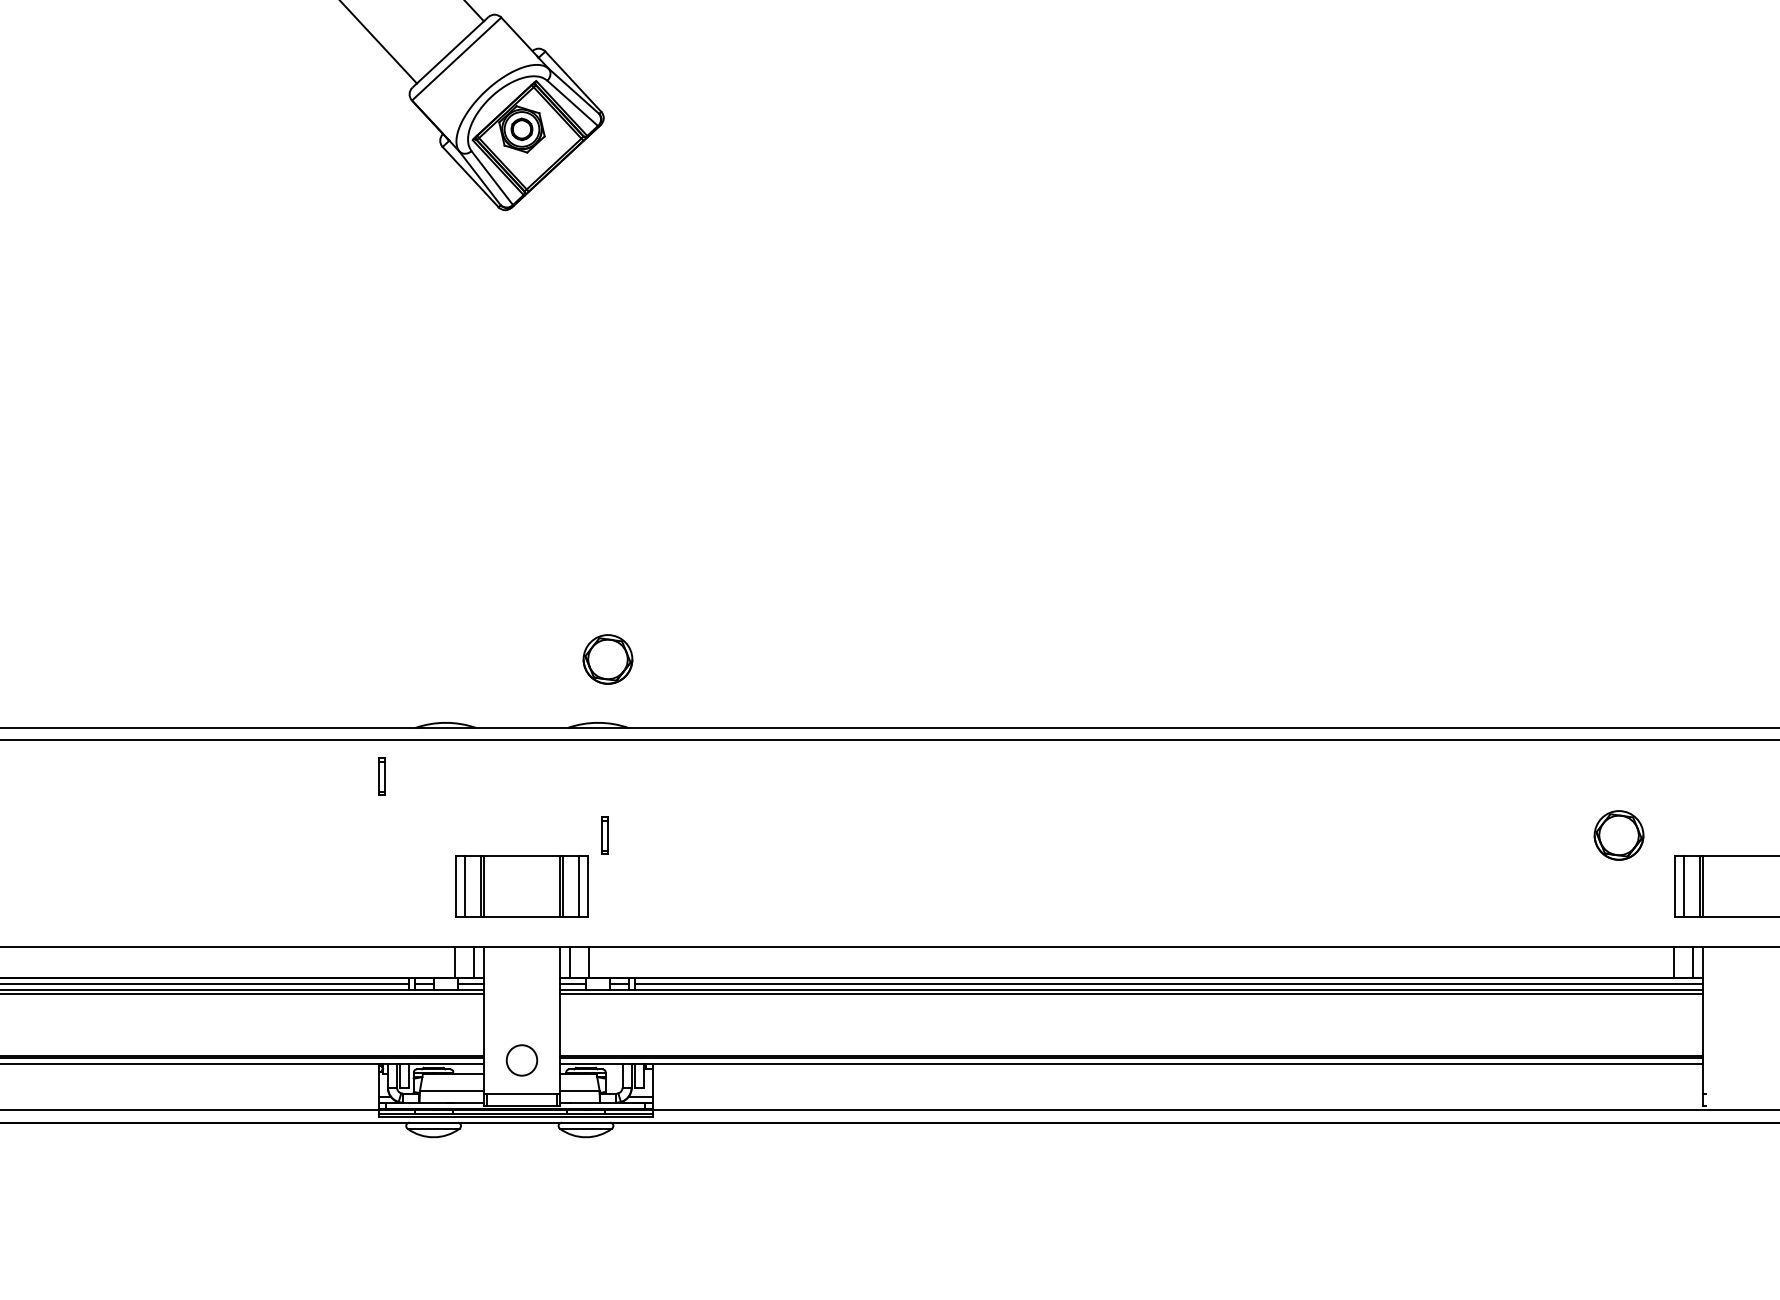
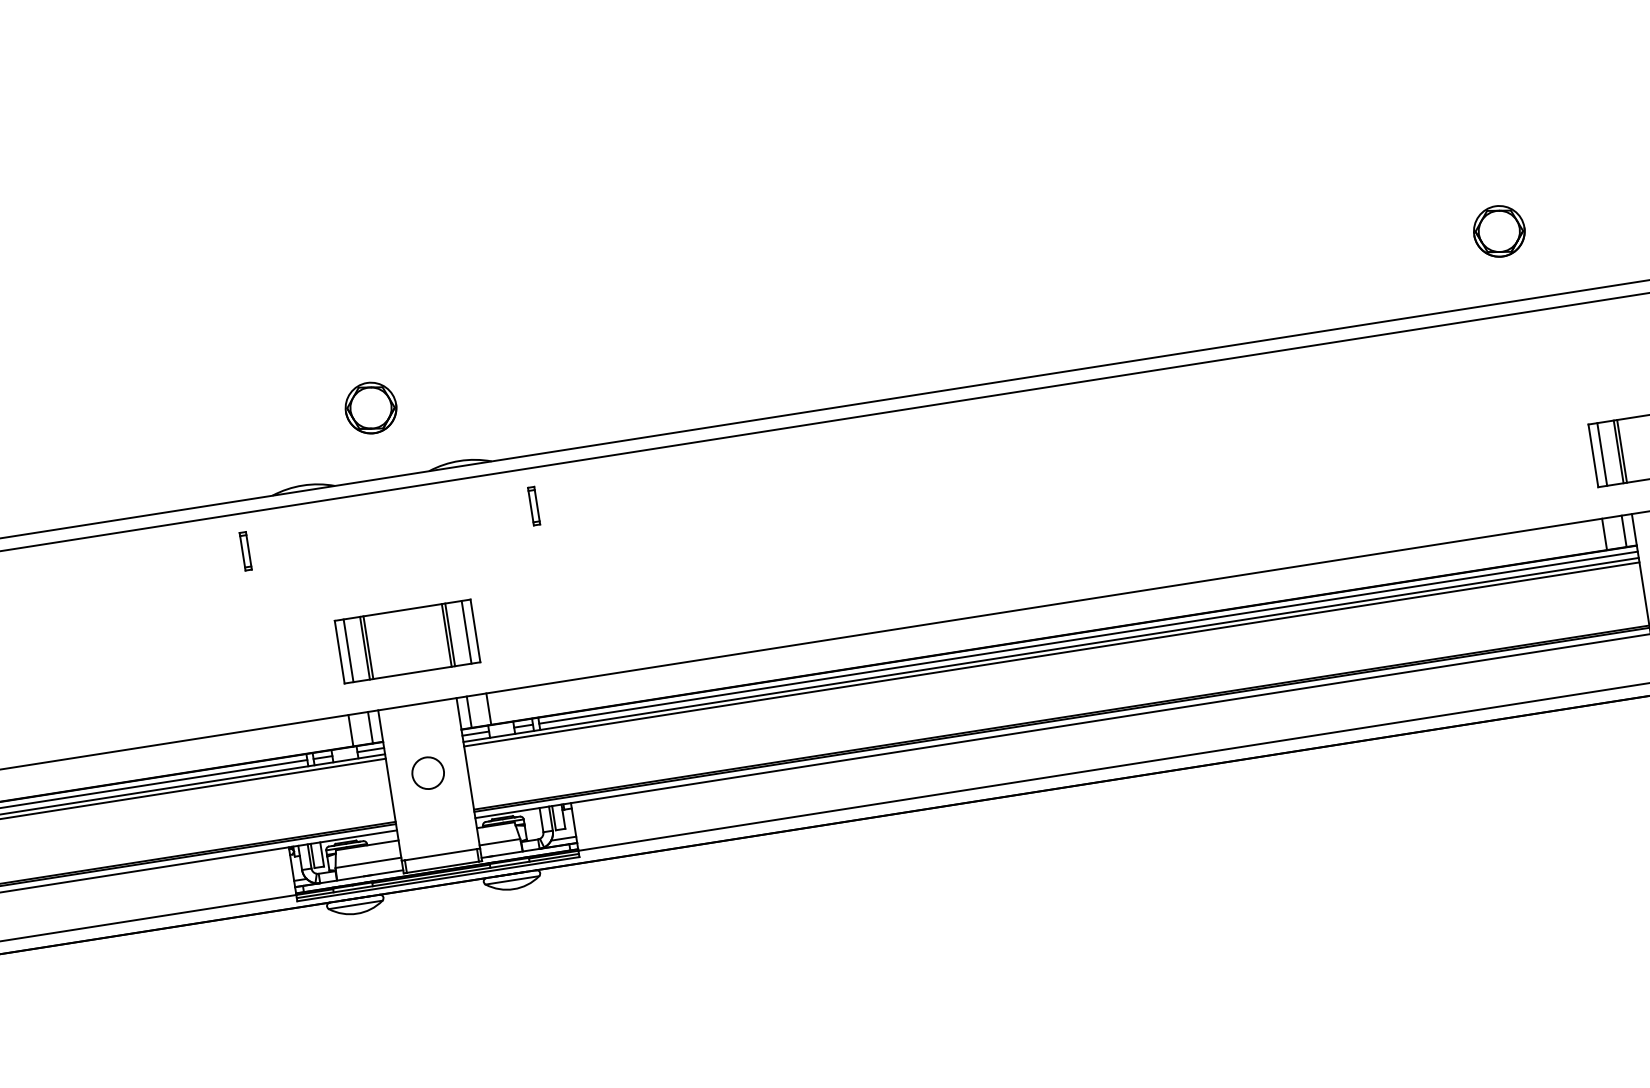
part: (607, 659) -> (370, 408), moved
part: (604, 835) -> (533, 505), moved
part: (1618, 835) -> (1498, 231), moved
circle: (521, 1060) -> (427, 773), moved

